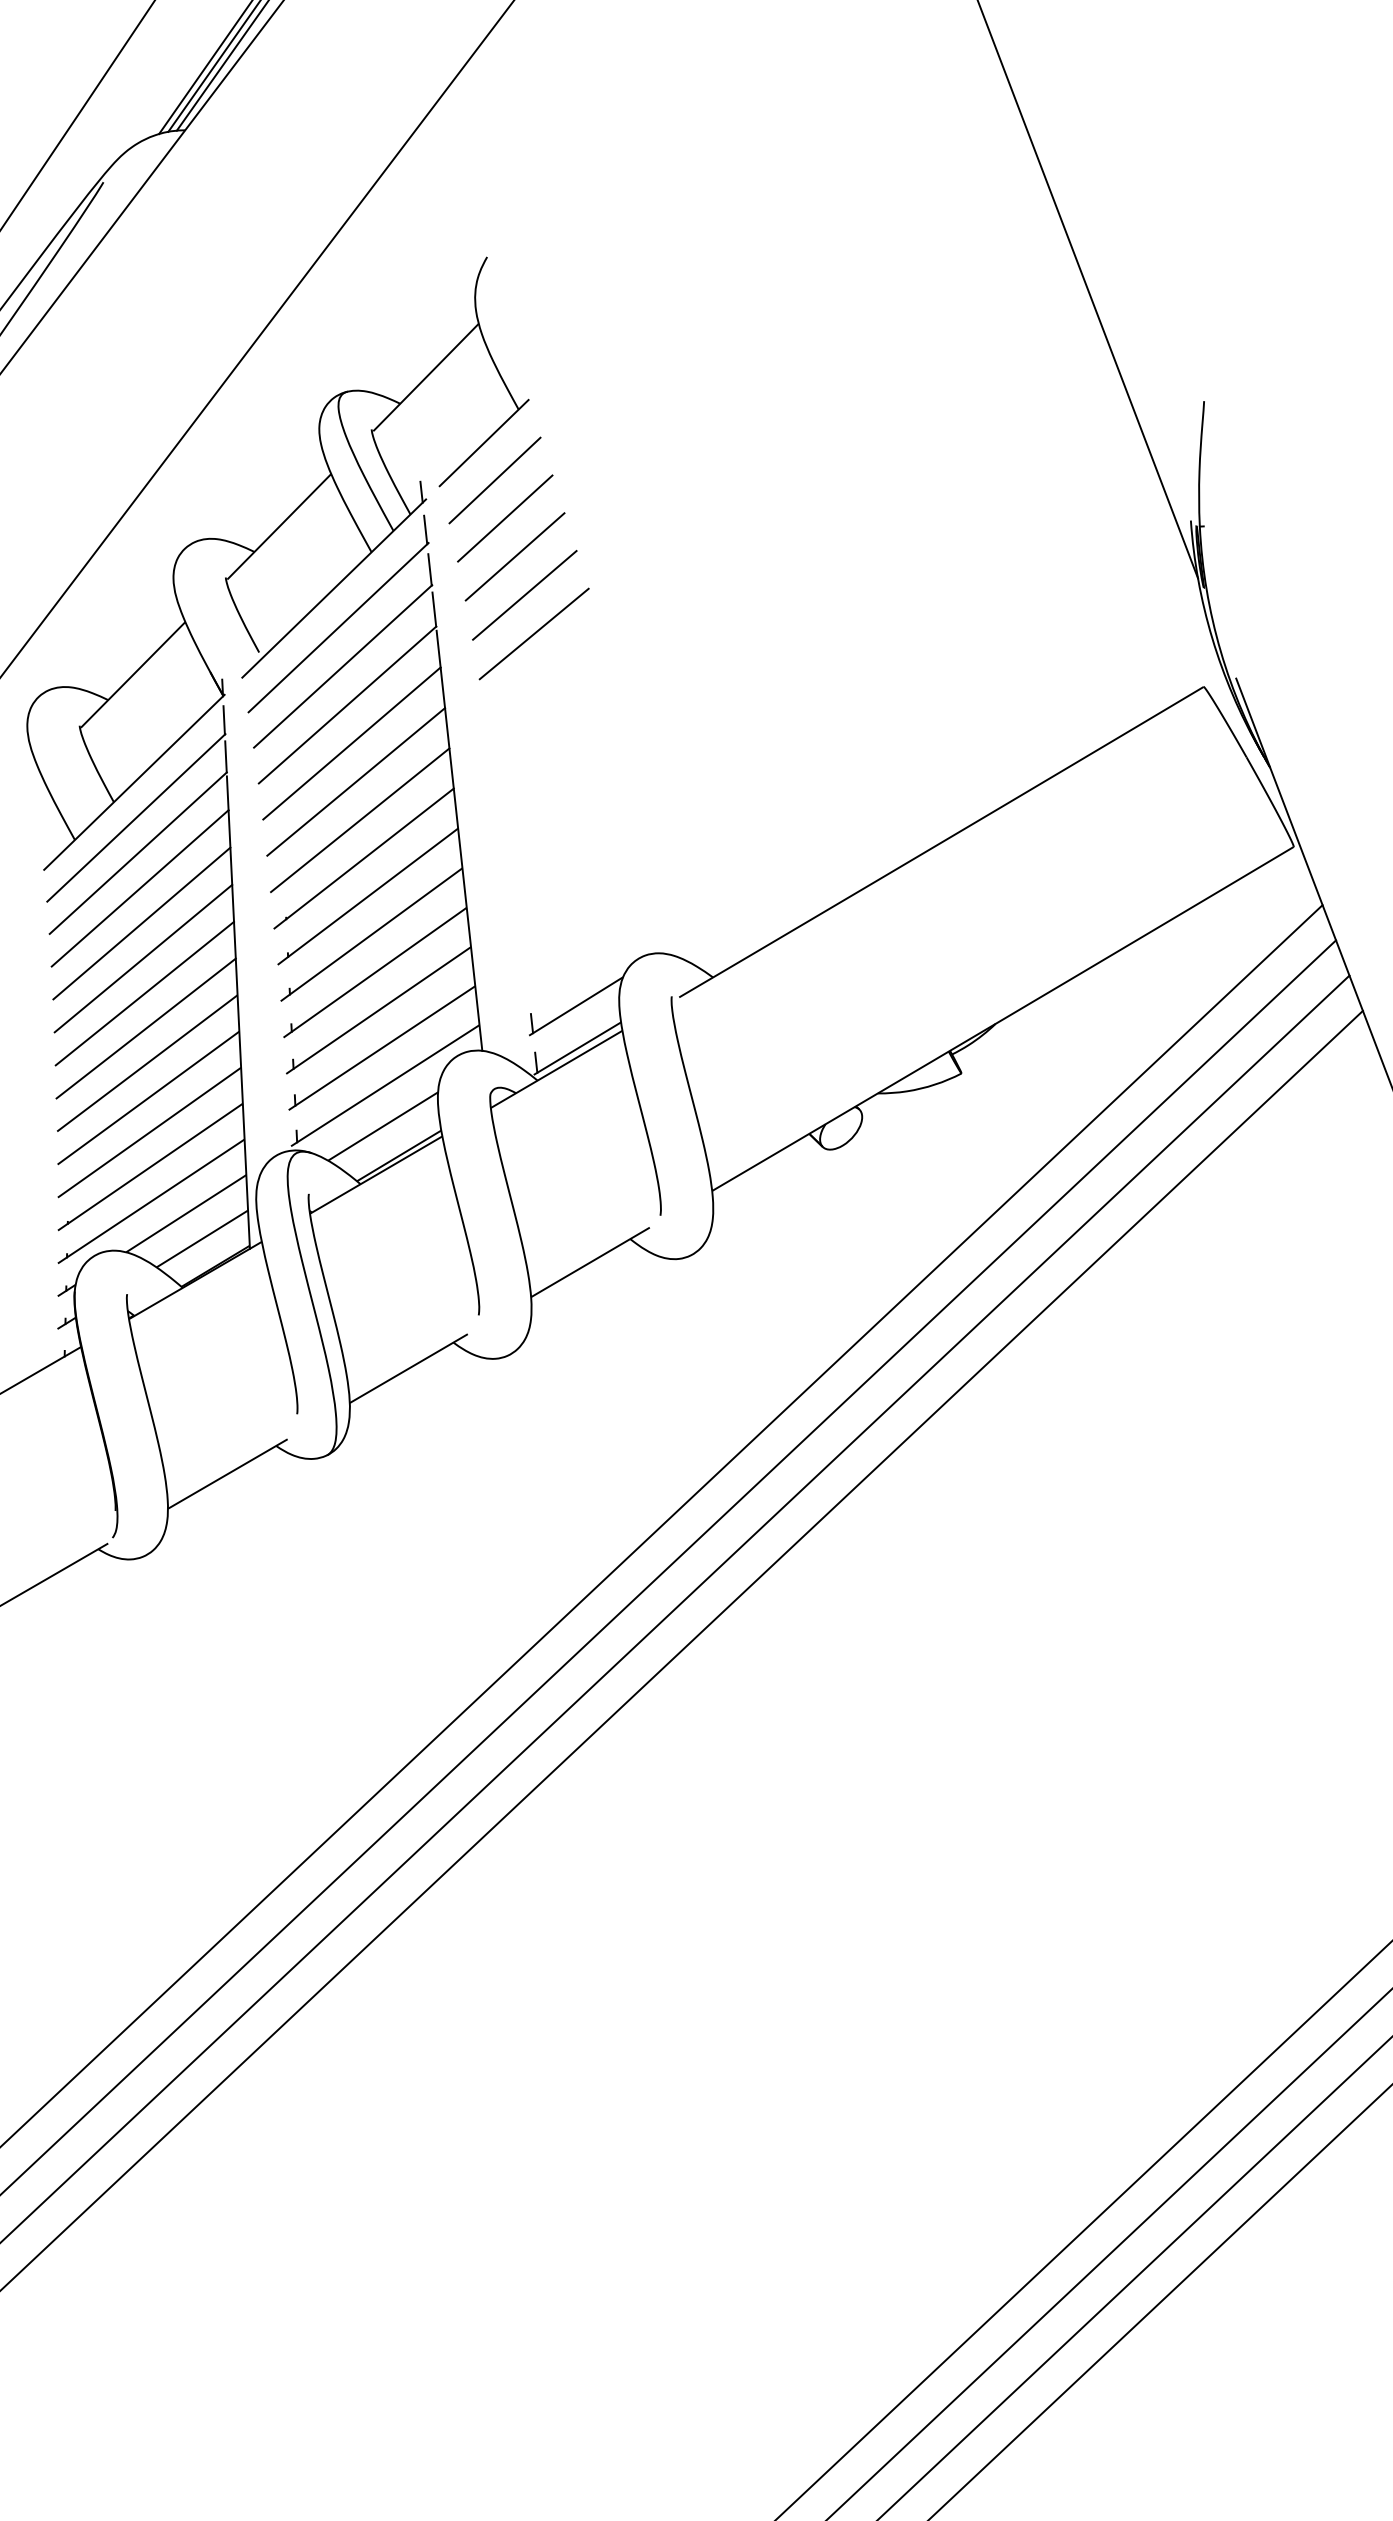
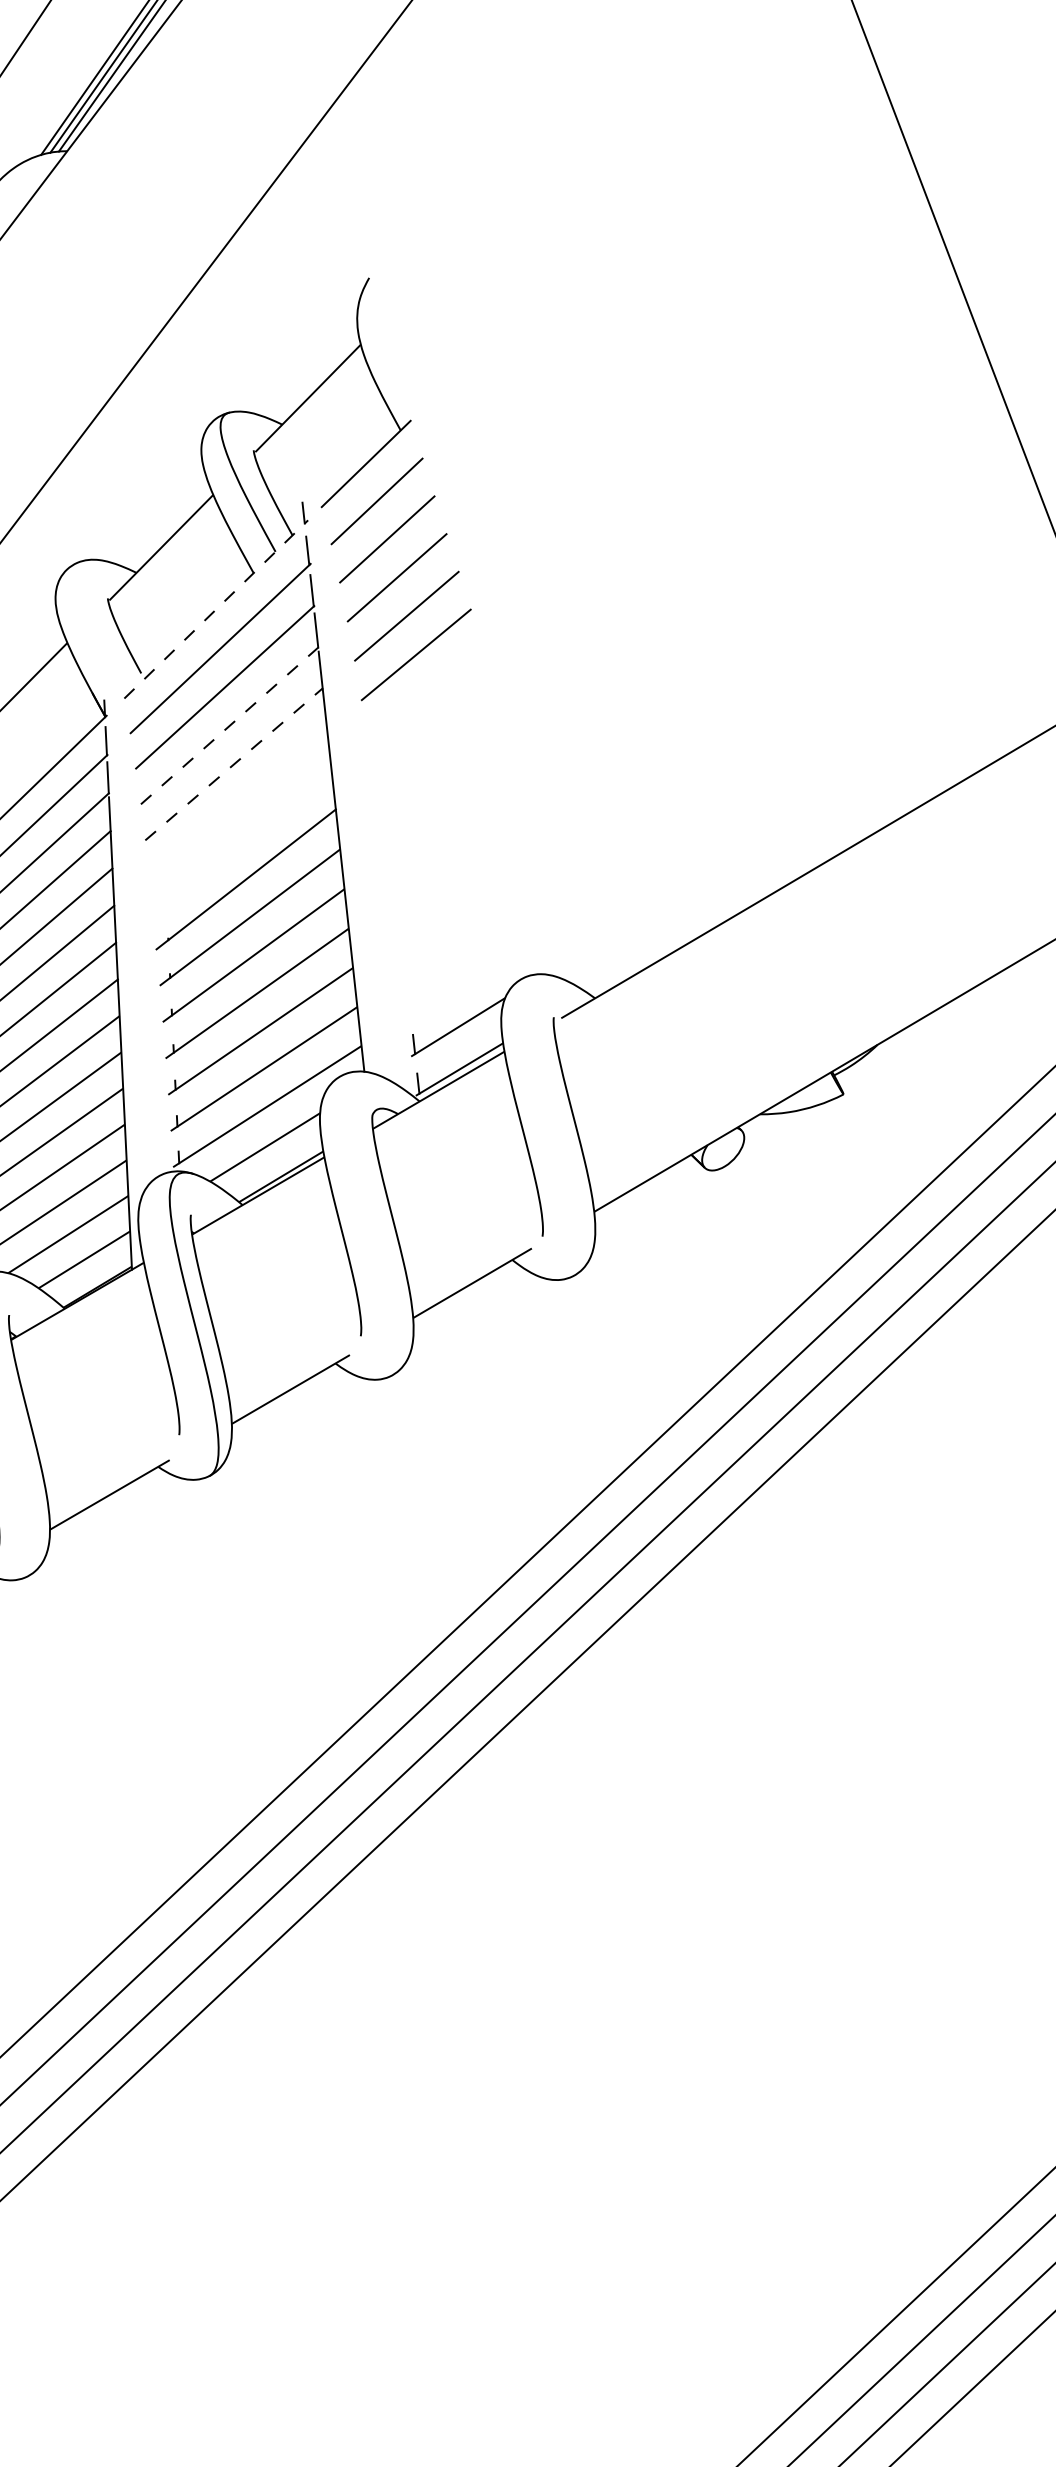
line: (334, 588) -> (216, 609), solid -> dashed
line: (347, 704) -> (229, 725), solid -> dashed
line: (351, 743) -> (233, 764), solid -> dashed
line: (356, 781) -> (238, 802), removed
line: (360, 820) -> (242, 841), removed

